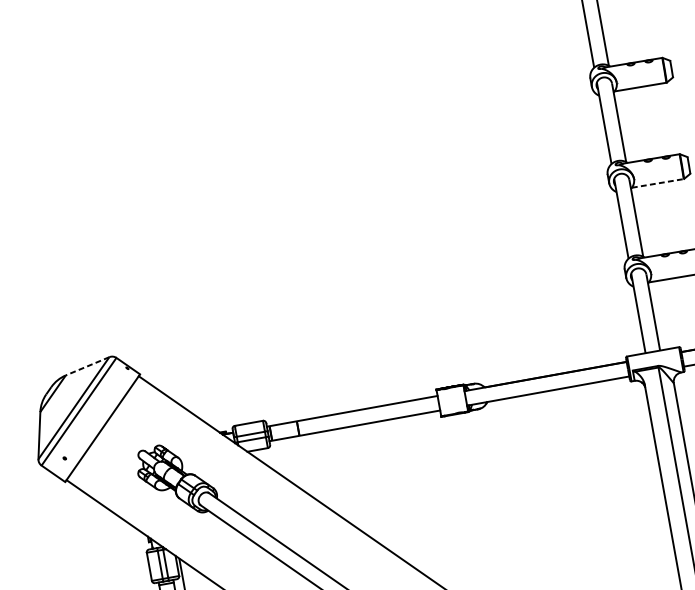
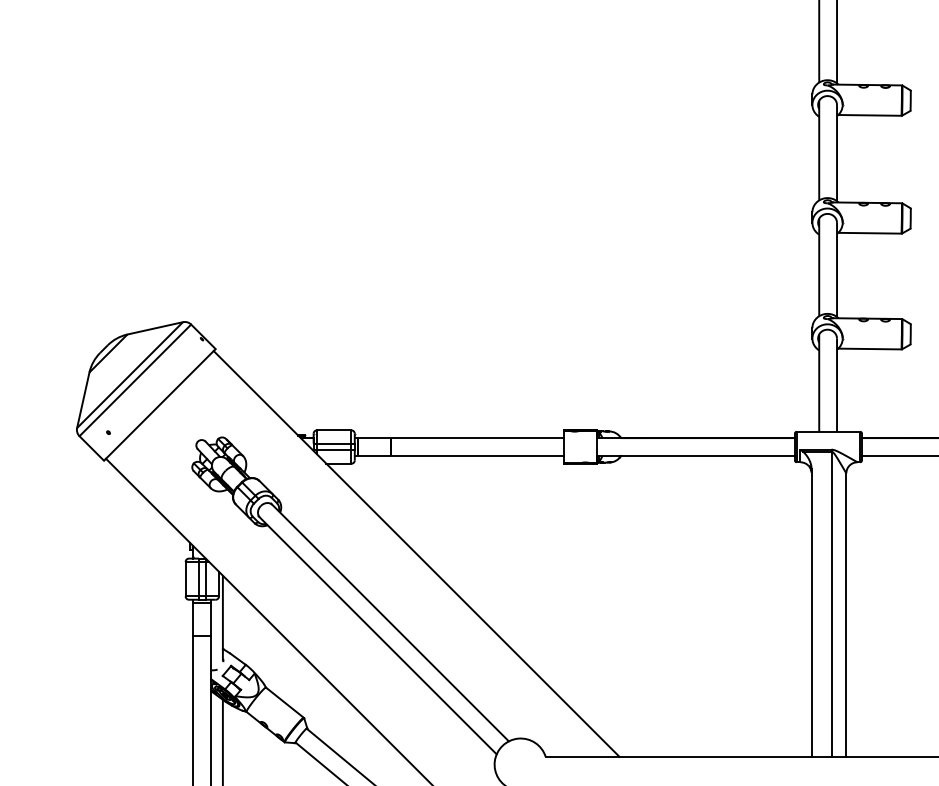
line: (657, 183) -> (869, 233), dashed -> solid
line: (87, 366) -> (154, 328), dashed -> solid

